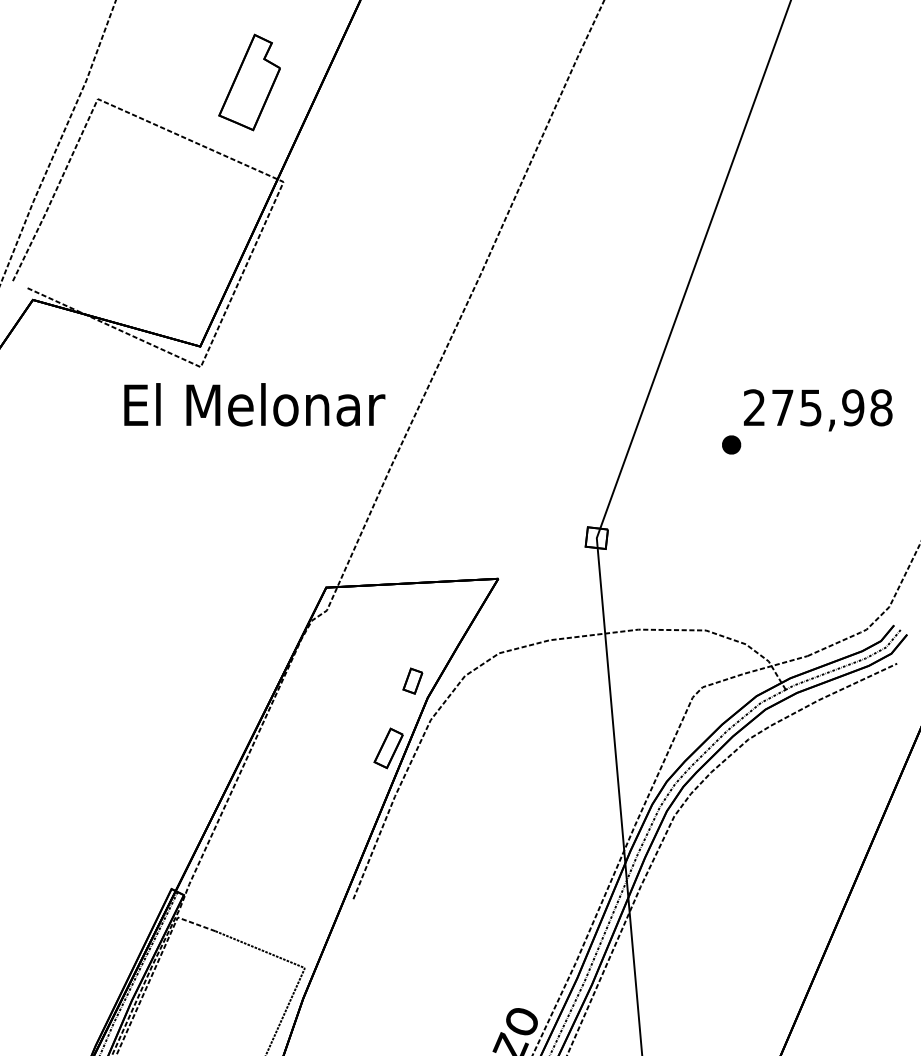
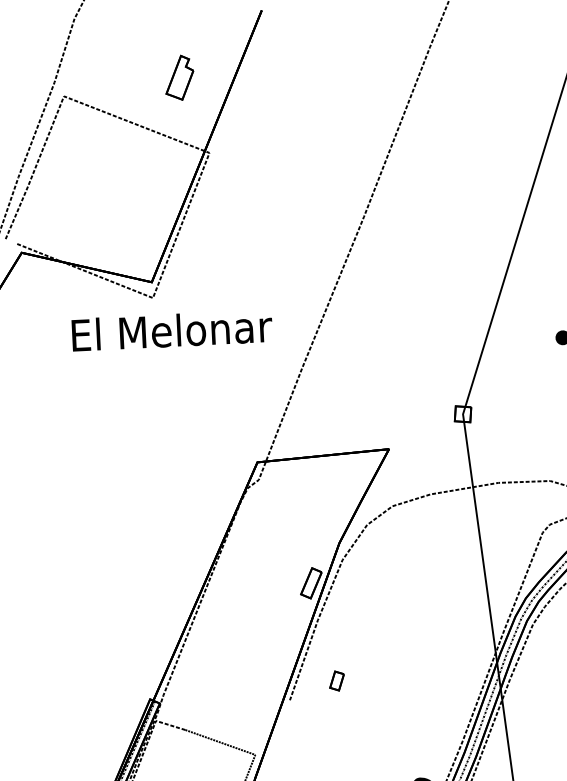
part: (249, 82) -> (179, 77), size x0.6
text: (254, 404) -> (172, 330), moved
part: (412, 680) -> (336, 680), moved

